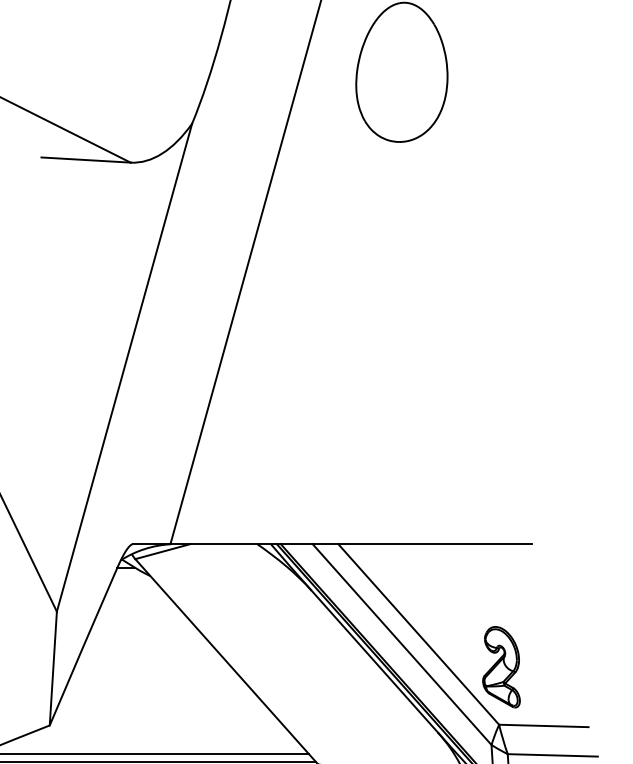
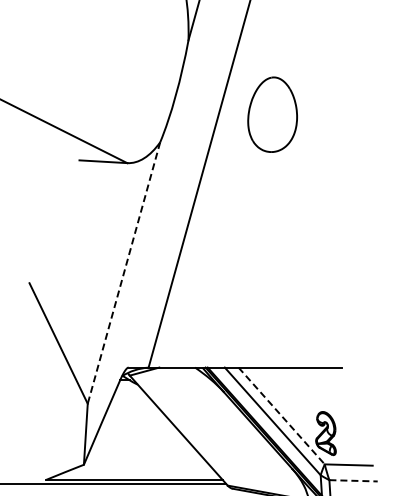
line: (125, 368) -> (124, 273), solid -> dashed
line: (418, 633) -> (281, 415), solid -> dashed
line: (554, 754) -> (354, 480), solid -> dashed

